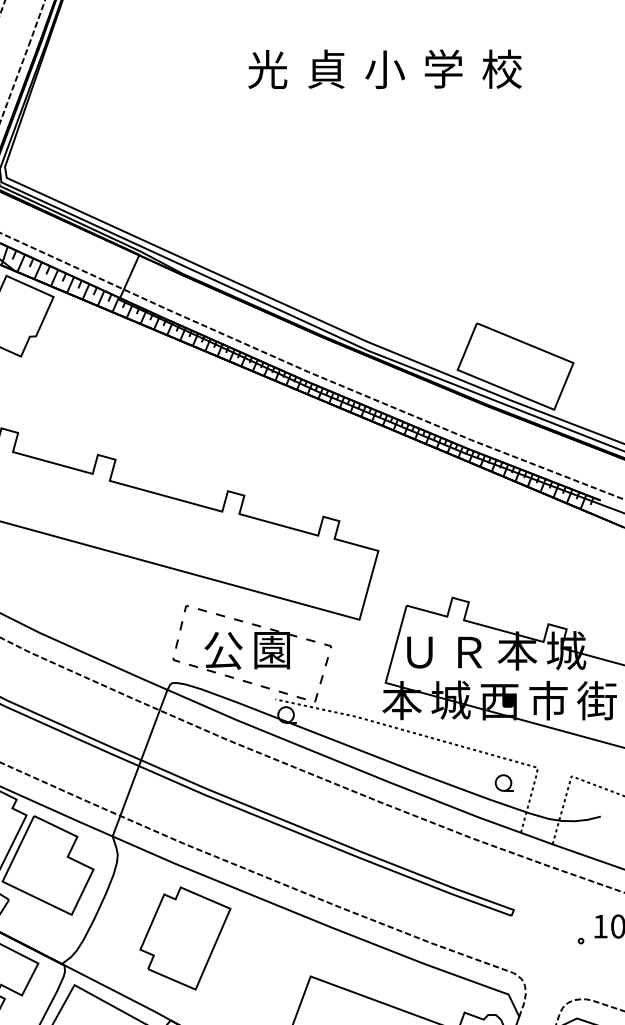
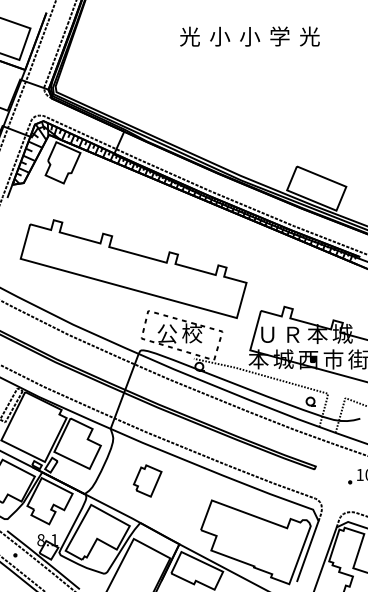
text: (327, 69) -> (220, 36), 貞 -> 小
text: (501, 69) -> (309, 36), 校 -> 光
text: (272, 649) -> (192, 333), 園 -> 校
part: (184, 937) -> (147, 480), size x0.6

